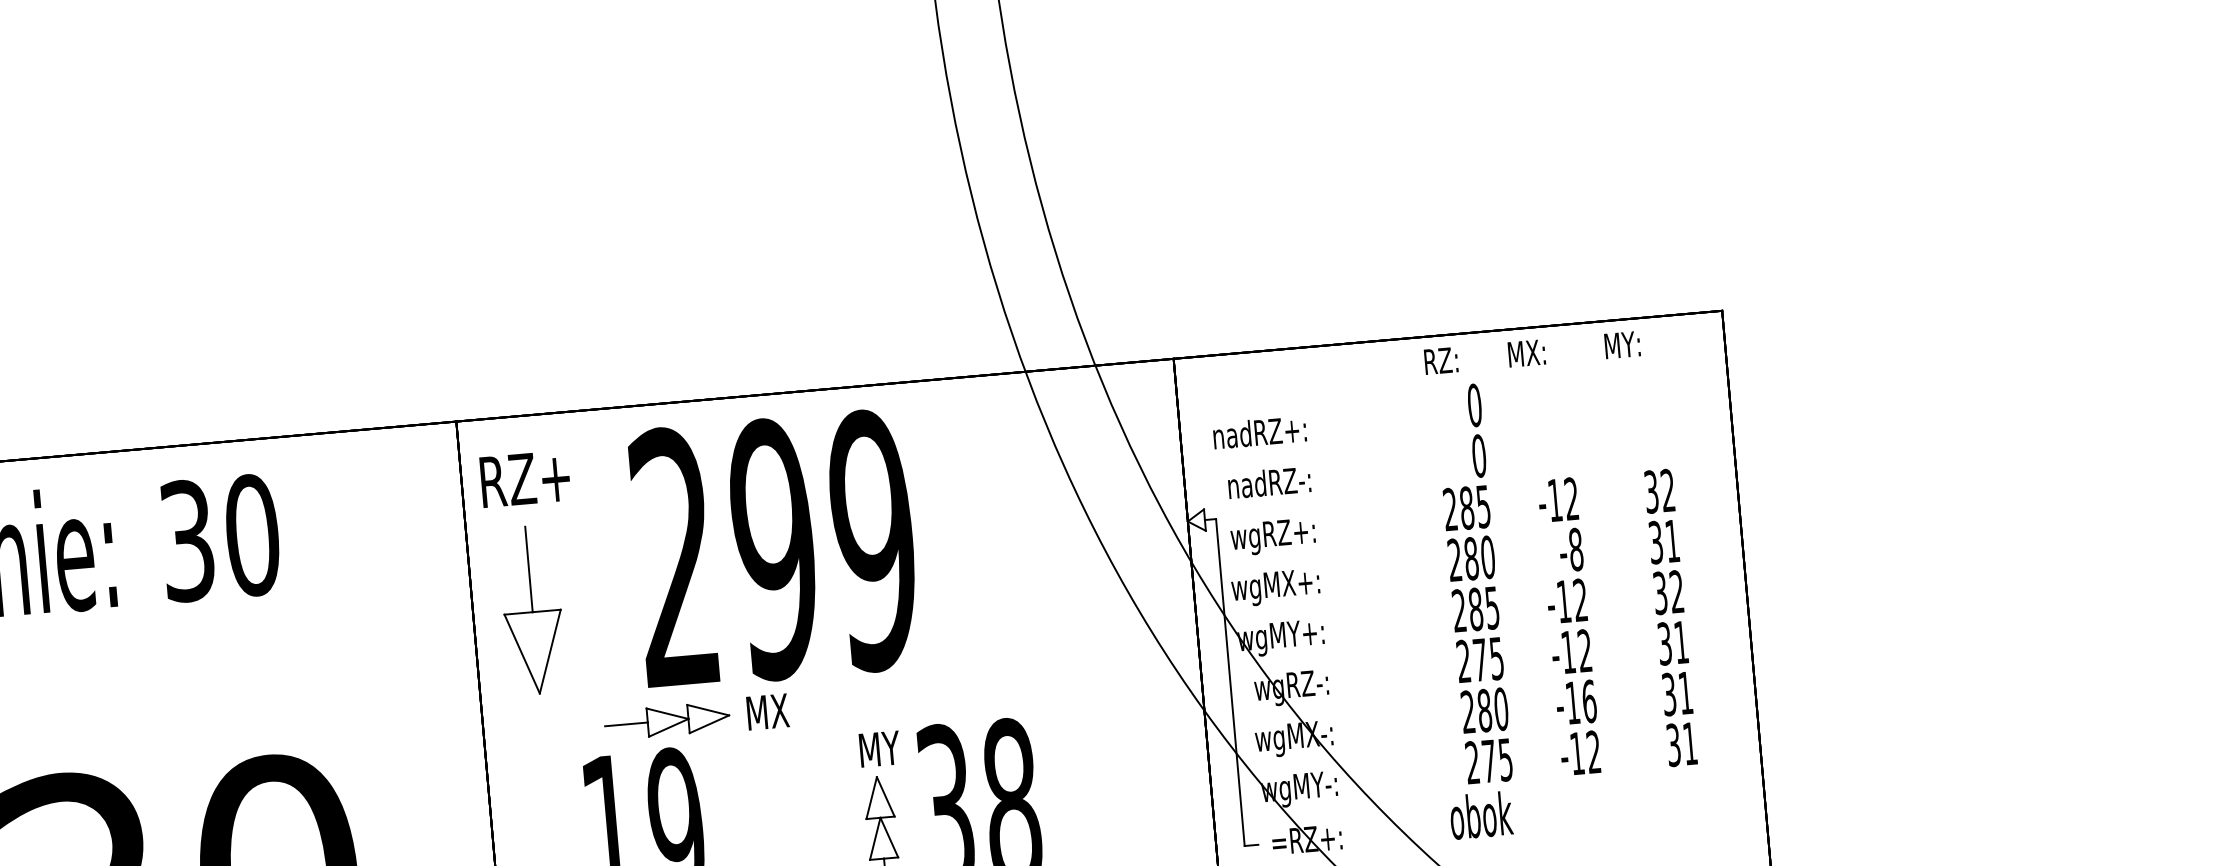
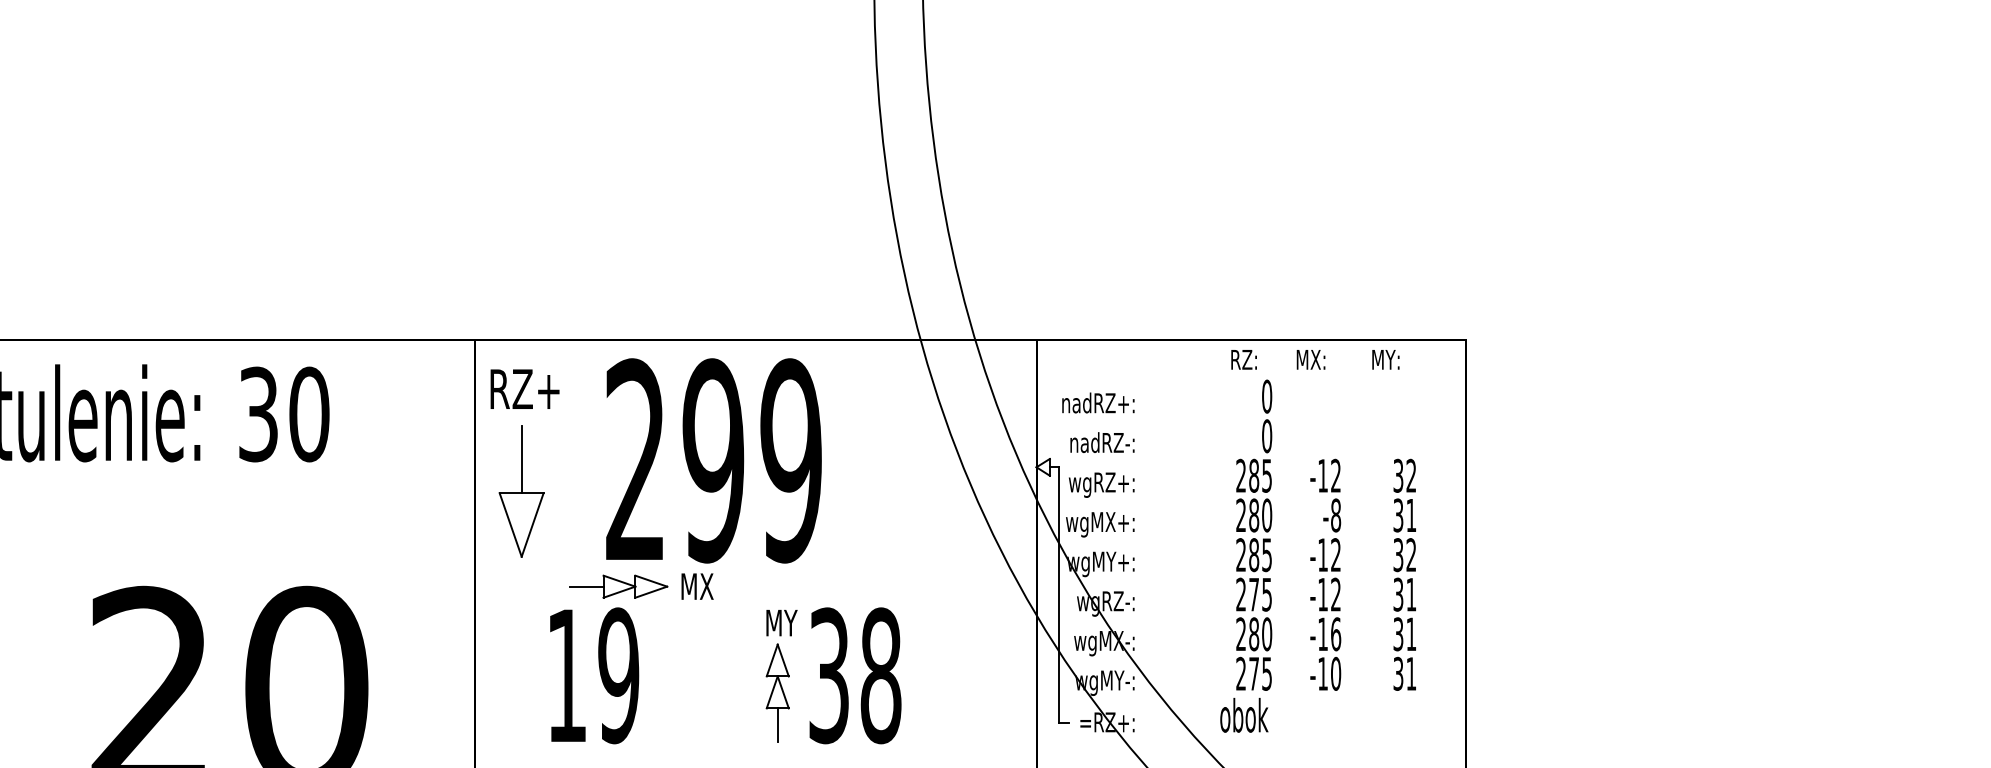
text: (1594, 751) -> (1336, 673), -12 -> -10

